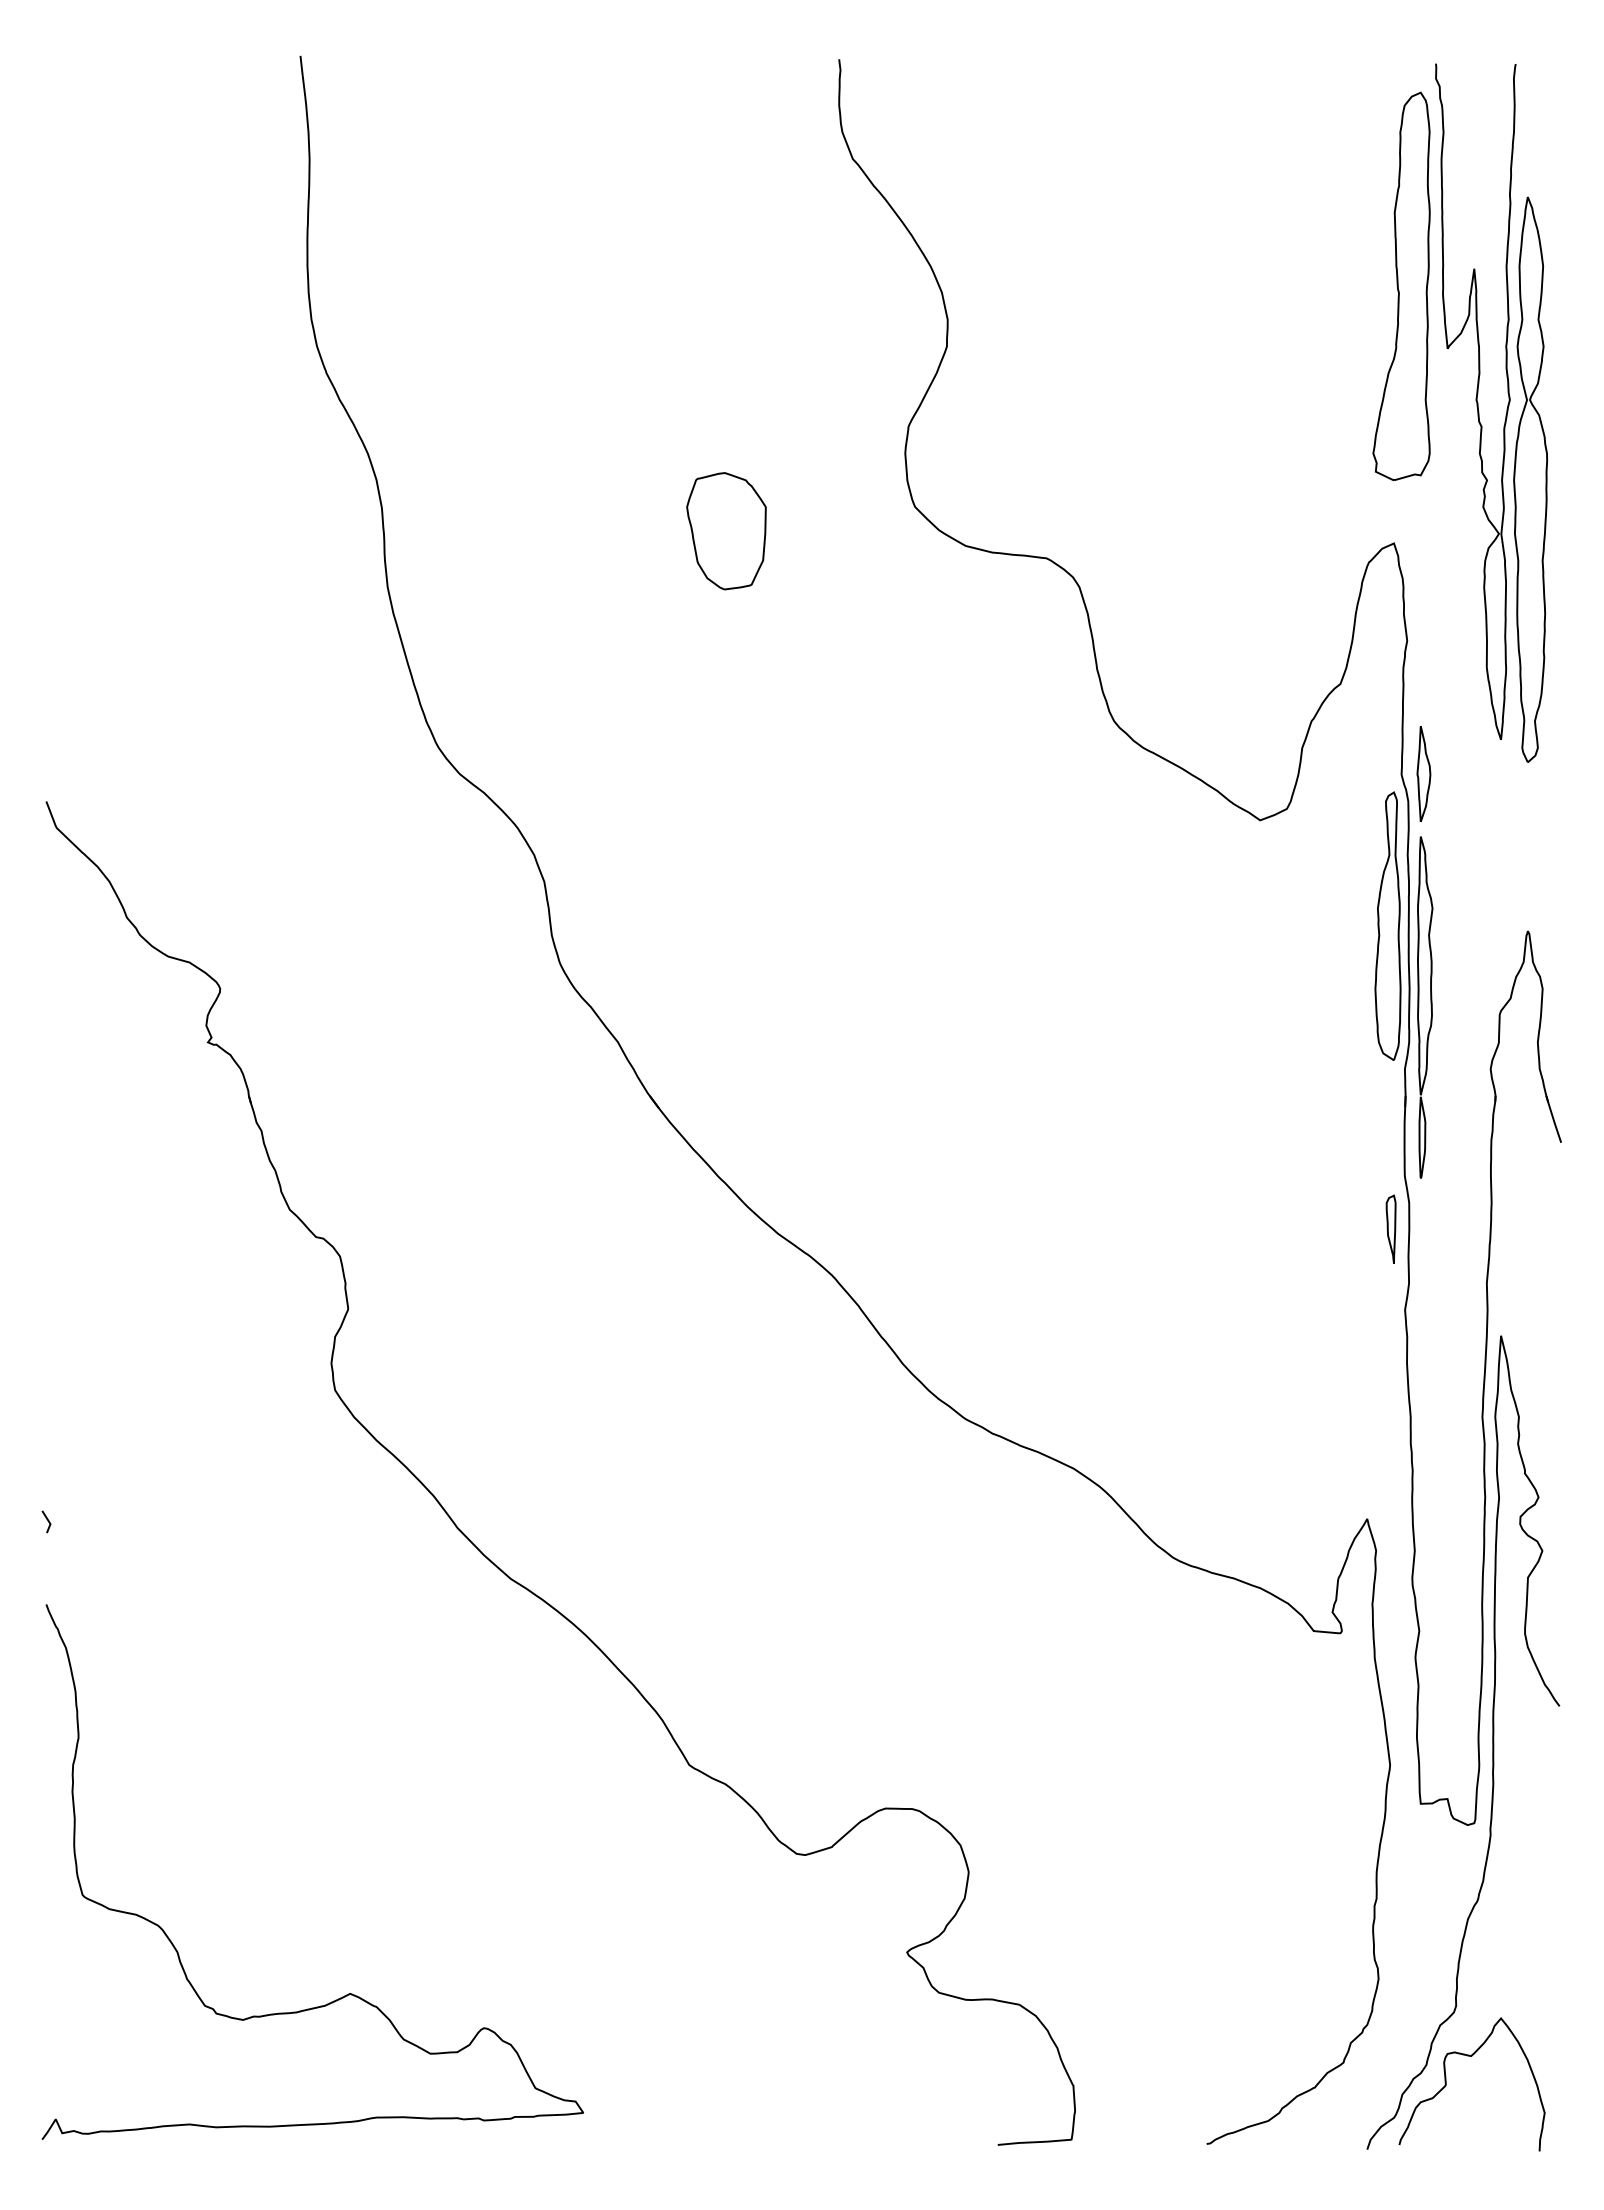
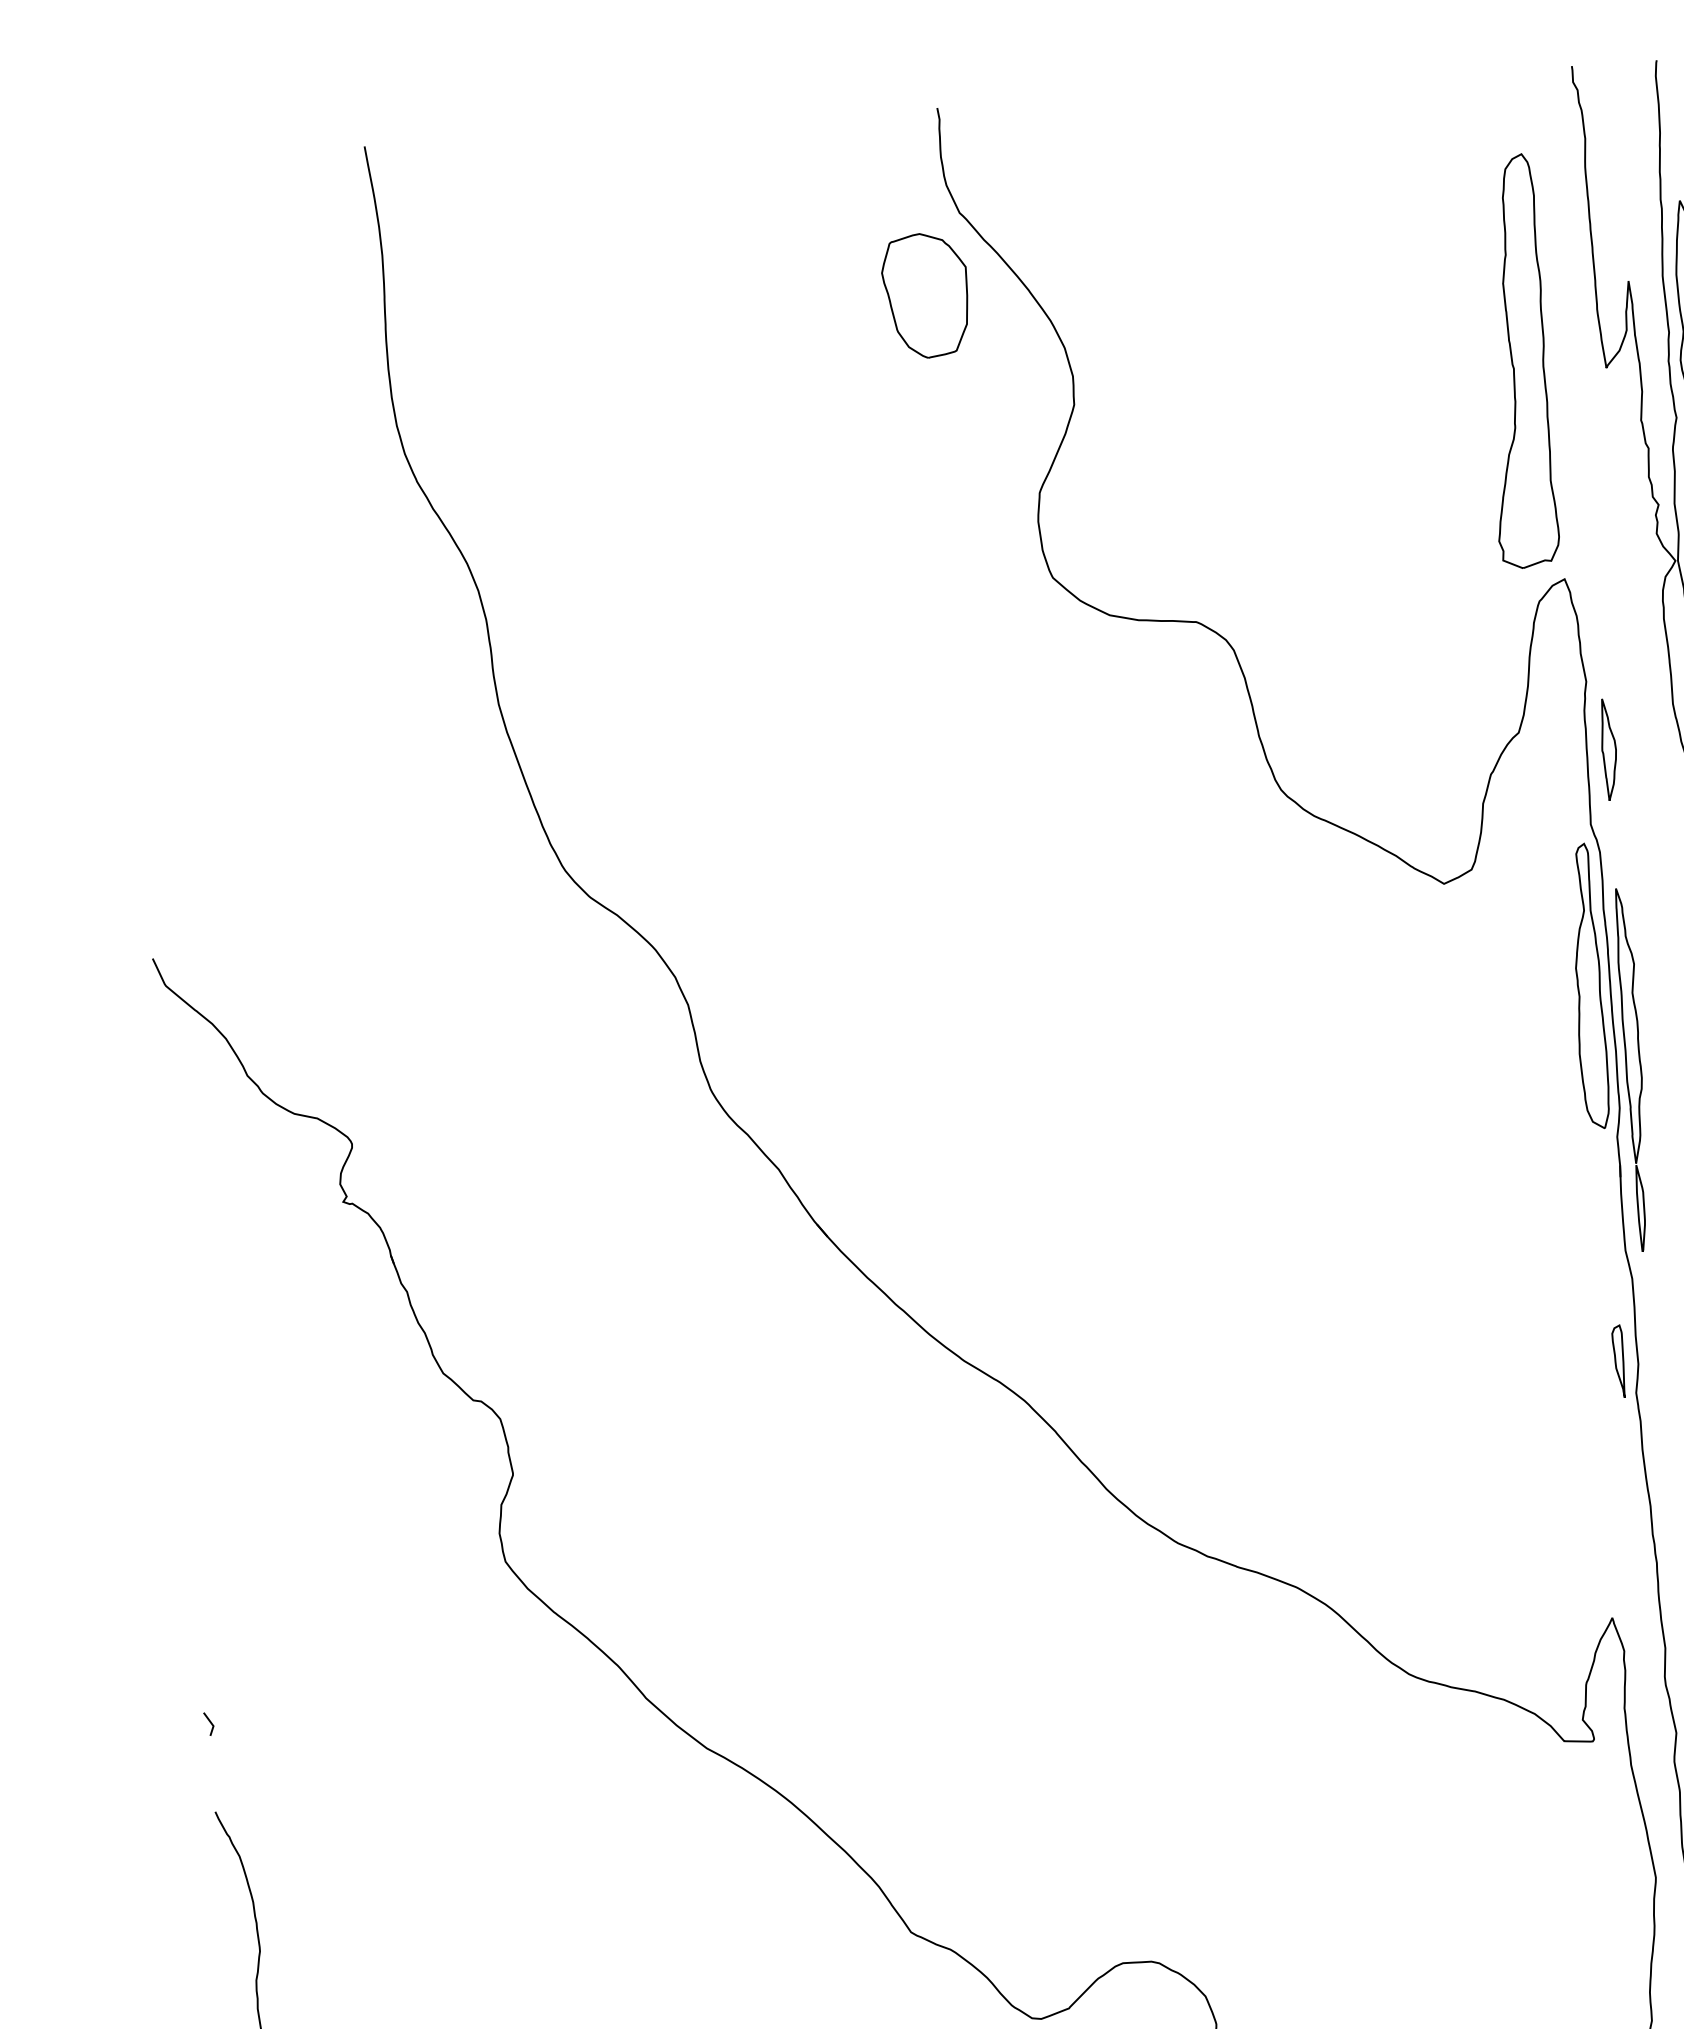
part: (1401, 285) -> (1516, 360), moved
part: (726, 531) -> (925, 296), moved
part: (1423, 773) -> (1608, 749), moved
part: (1390, 1228) -> (1618, 1360), moved

